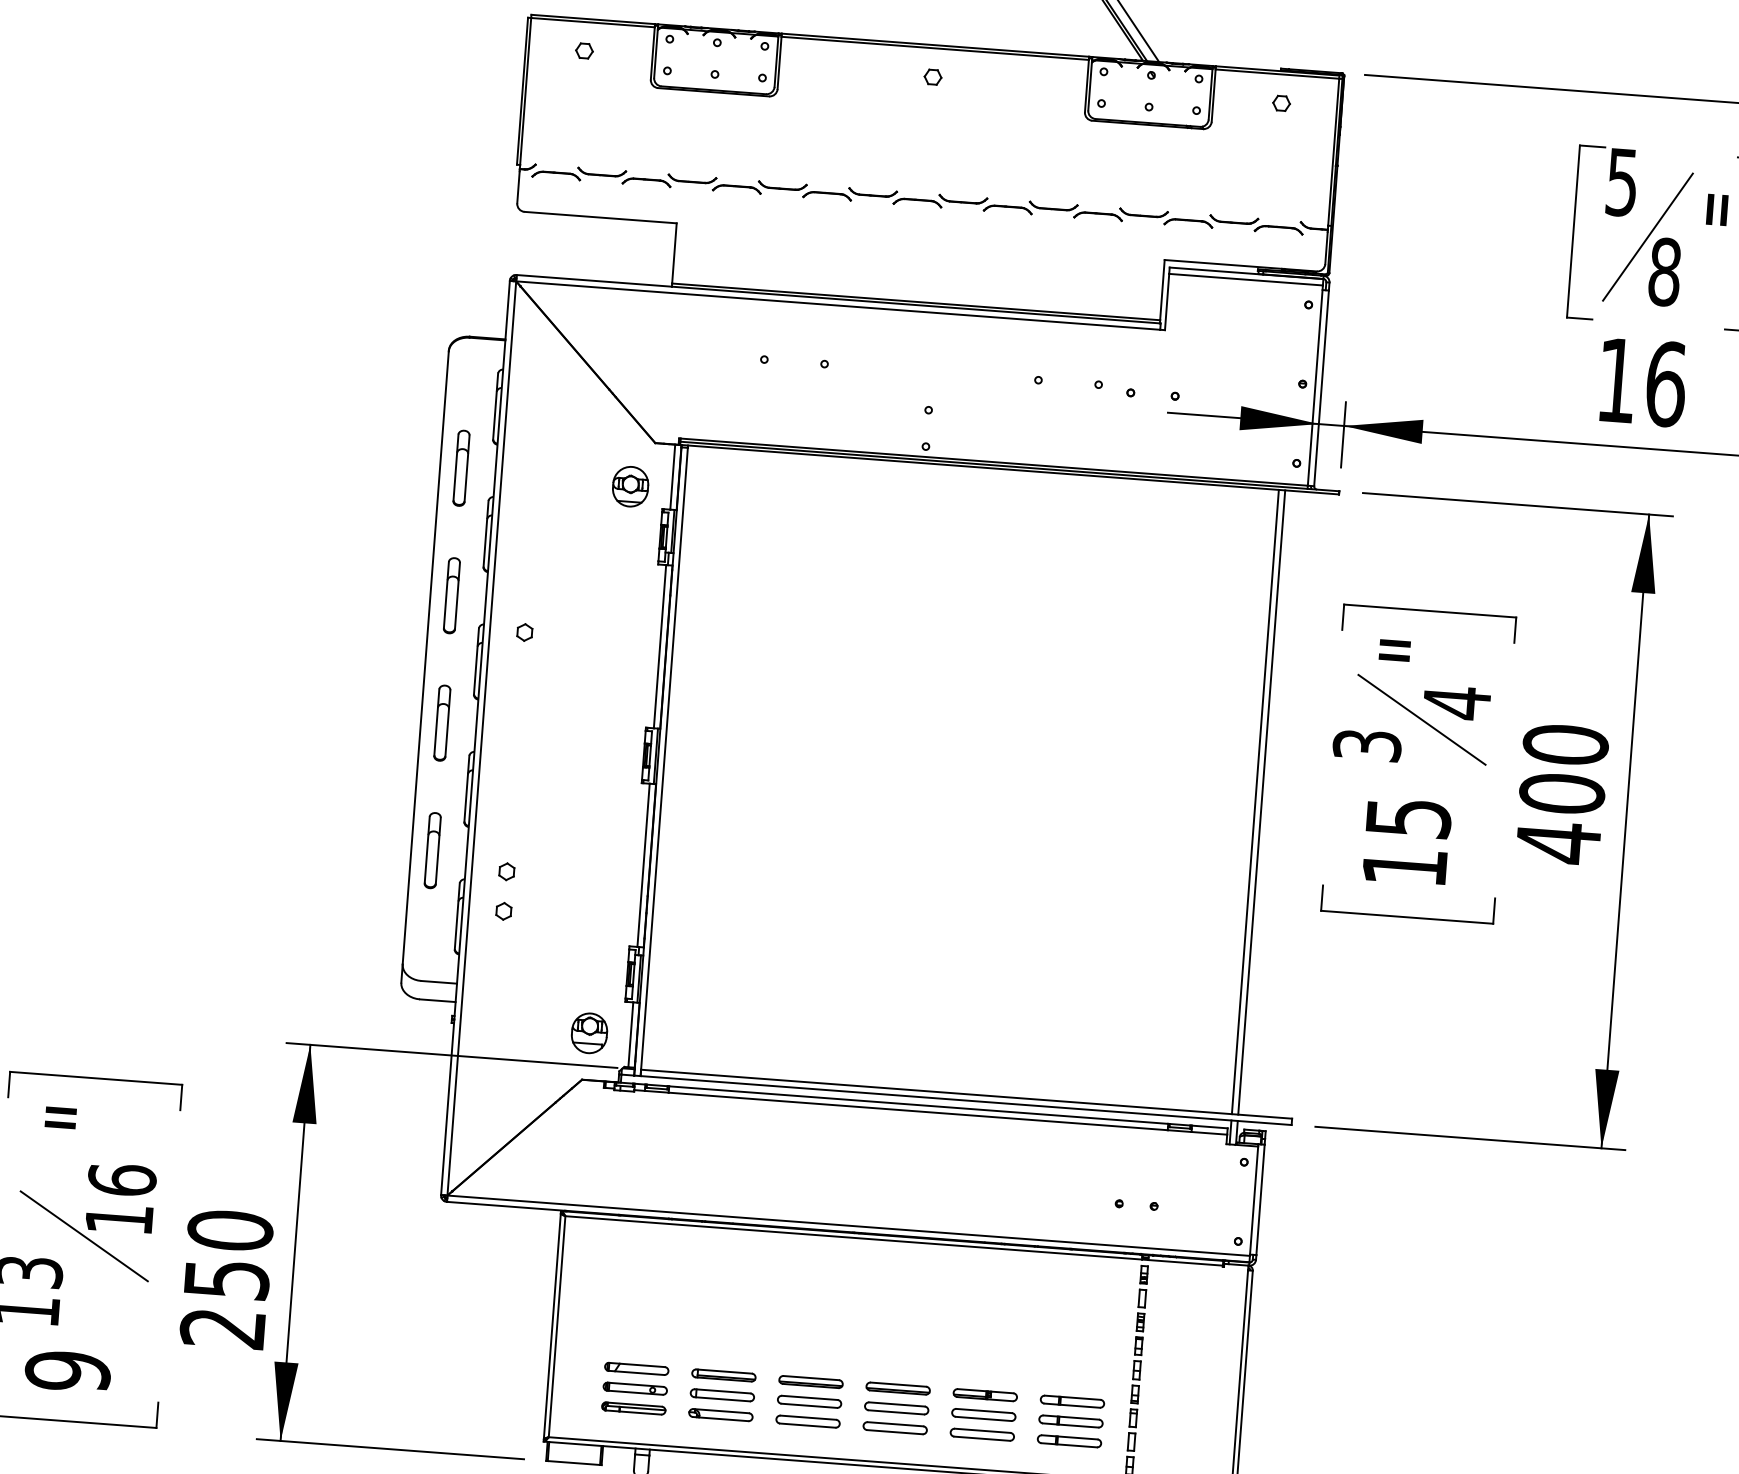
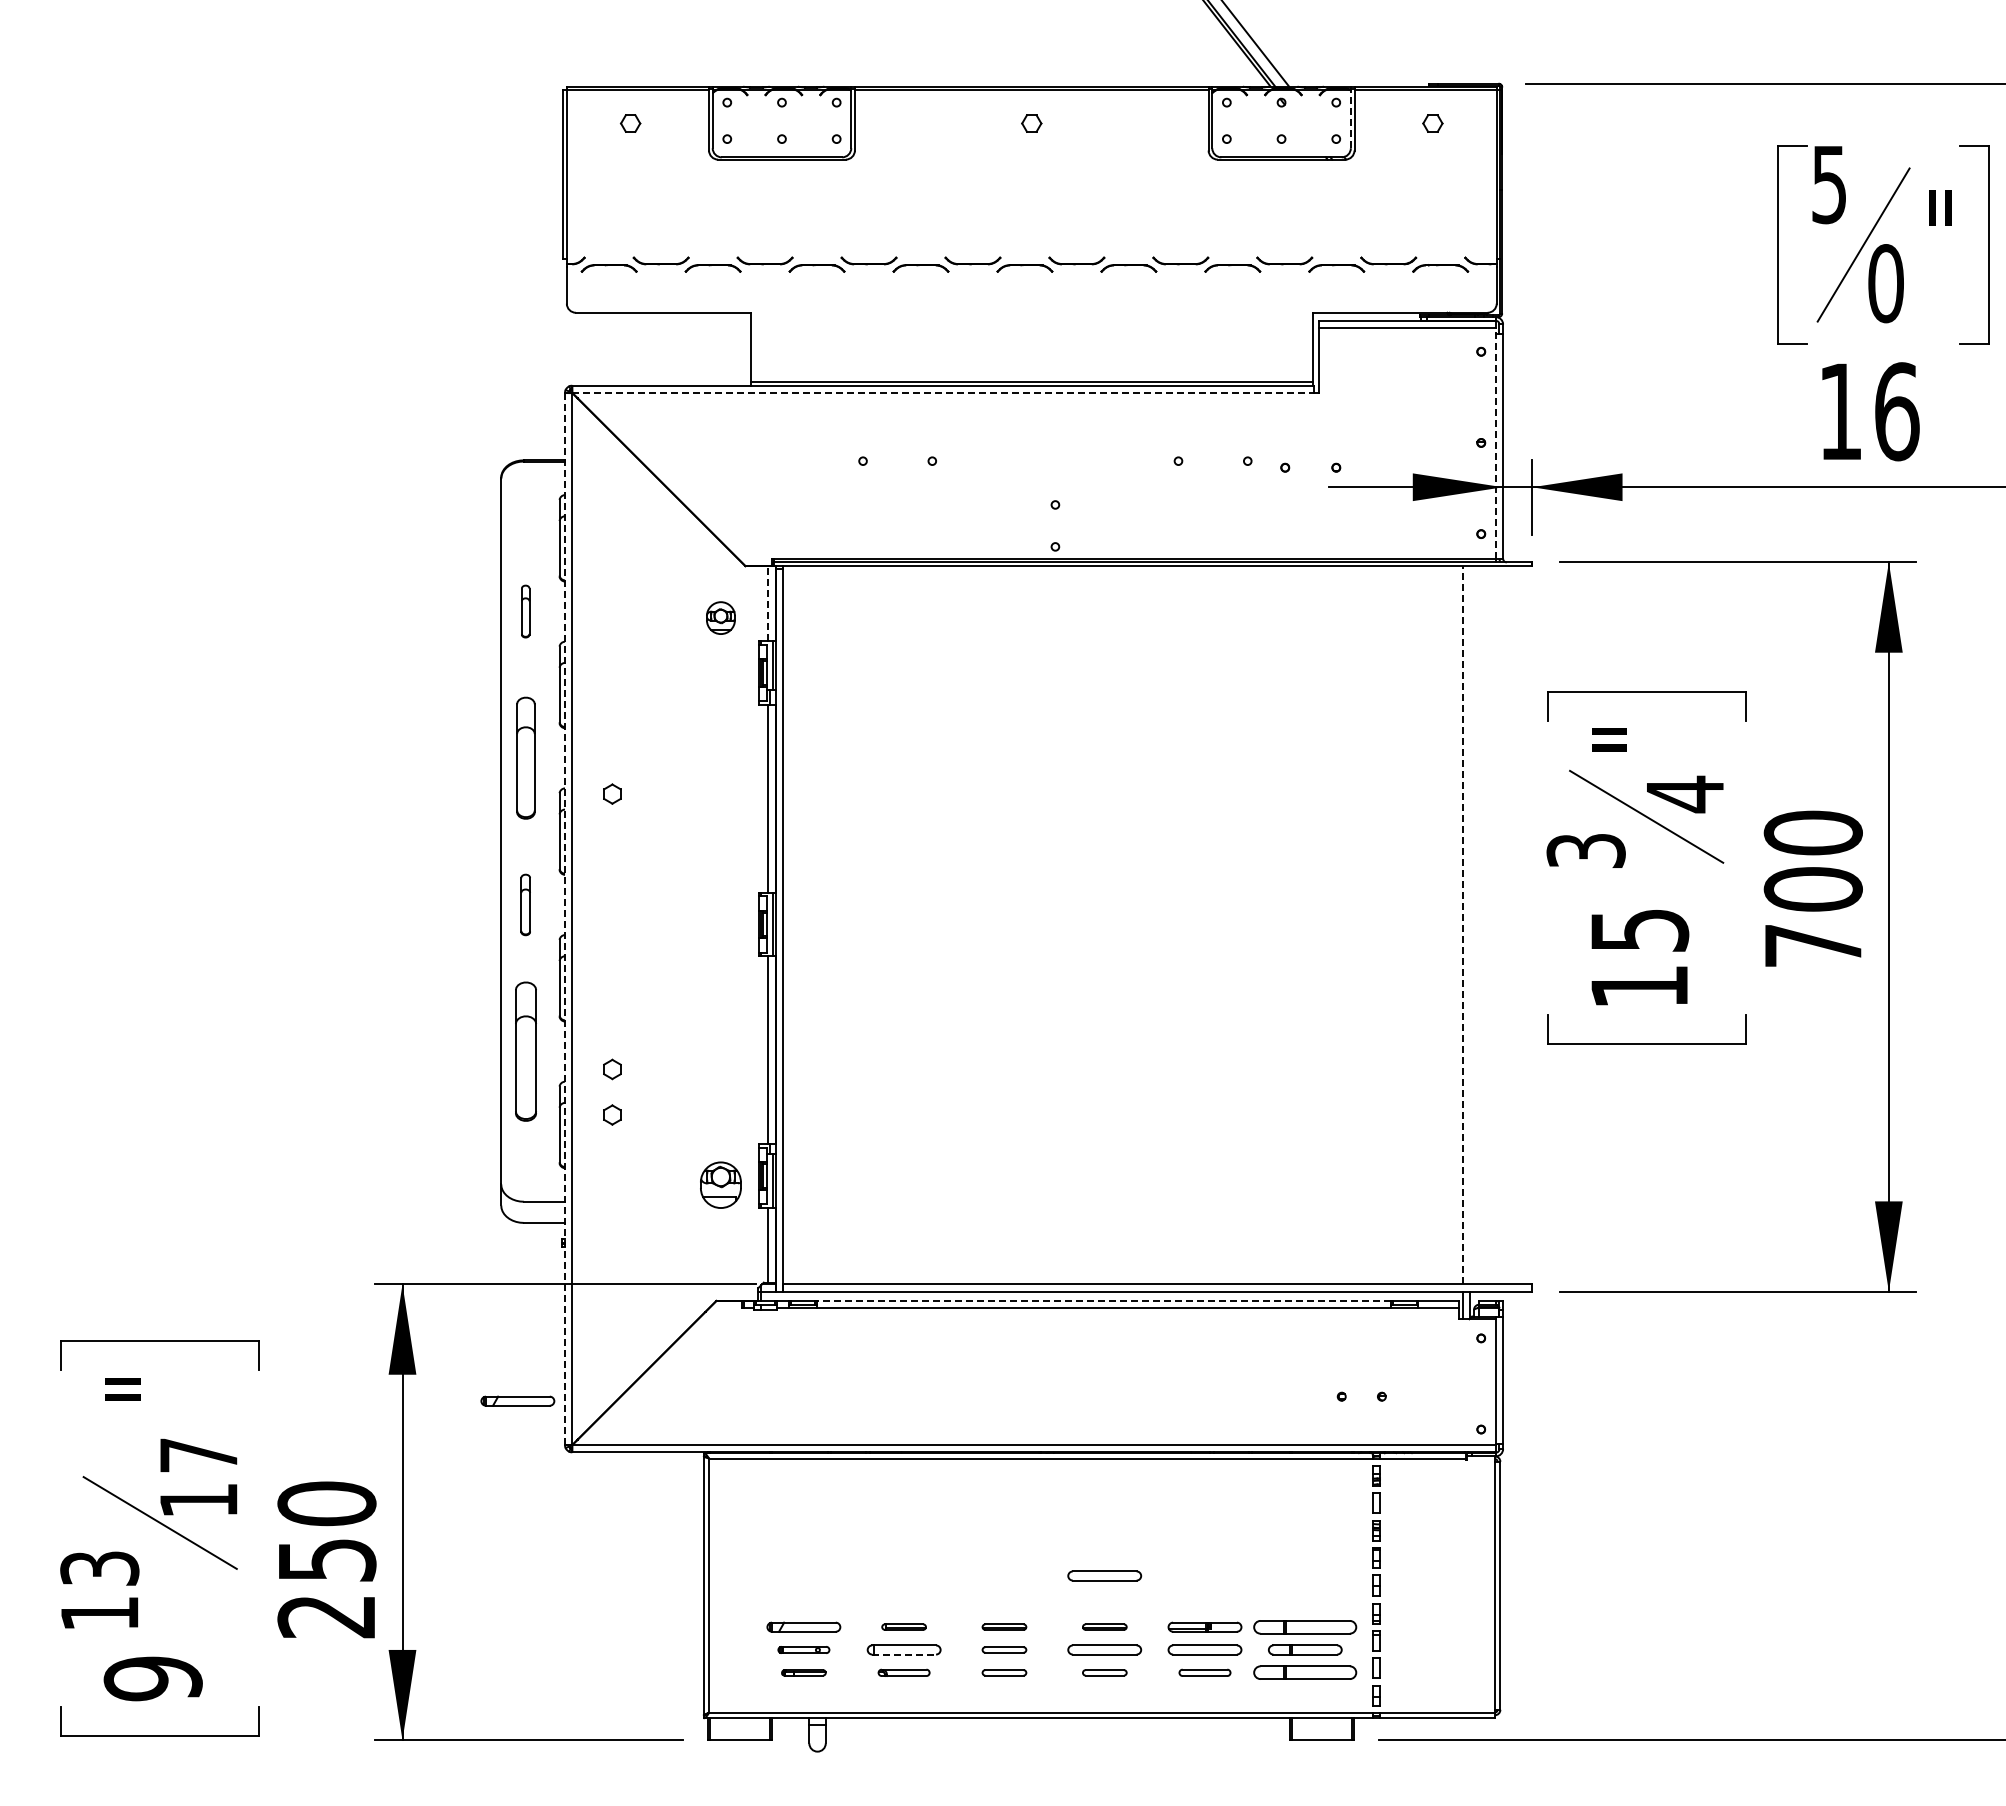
line: (1210, 94) -> (1350, 119), solid -> dashed
text: (1664, 272) -> (1885, 283), 8 -> 0
line: (837, 305) -> (942, 393), solid -> dashed
line: (1315, 385) -> (1495, 443), solid -> dashed
part: (461, 468) -> (525, 611), size x0.6
line: (672, 477) -> (768, 603), solid -> dashed
part: (630, 486) -> (720, 617), size x0.7
part: (451, 595) -> (525, 758), size x1.4
part: (442, 722) -> (525, 904), size x0.7
line: (475, 737) -> (565, 918), solid -> dashed
line: (1255, 801) -> (1463, 924), solid -> dashed
line: (1261, 802) -> (1470, 925), removed
text: (1558, 842) -> (1813, 945), 400 -> 700
part: (432, 850) -> (525, 1051), size x1.6
part: (589, 1032) -> (720, 1184), moved
line: (918, 1105) -> (1103, 1301), solid -> dashed
part: (402, 1153) -> (517, 1400), added
text: (122, 1179) -> (198, 1454), 16 -> 17
part: (901, 1343) -> (1104, 1575), added
part: (723, 1374) -> (903, 1626), size x0.6
part: (811, 1381) -> (1004, 1626), size x0.6
part: (898, 1387) -> (1104, 1626), size x0.6
part: (634, 1388) -> (803, 1649), size x0.7
line: (722, 1399) -> (904, 1654), solid -> dashed
part: (809, 1401) -> (1004, 1649), size x0.6
part: (1072, 1401) -> (1305, 1626), size x1.4
part: (633, 1408) -> (803, 1672), size x0.6
part: (720, 1414) -> (903, 1672), size x0.7
part: (808, 1421) -> (1004, 1672), size x0.6
part: (895, 1427) -> (1104, 1672), size x0.6
part: (981, 1434) -> (1204, 1672), size x0.7
part: (1069, 1441) -> (1305, 1672), size x1.4

